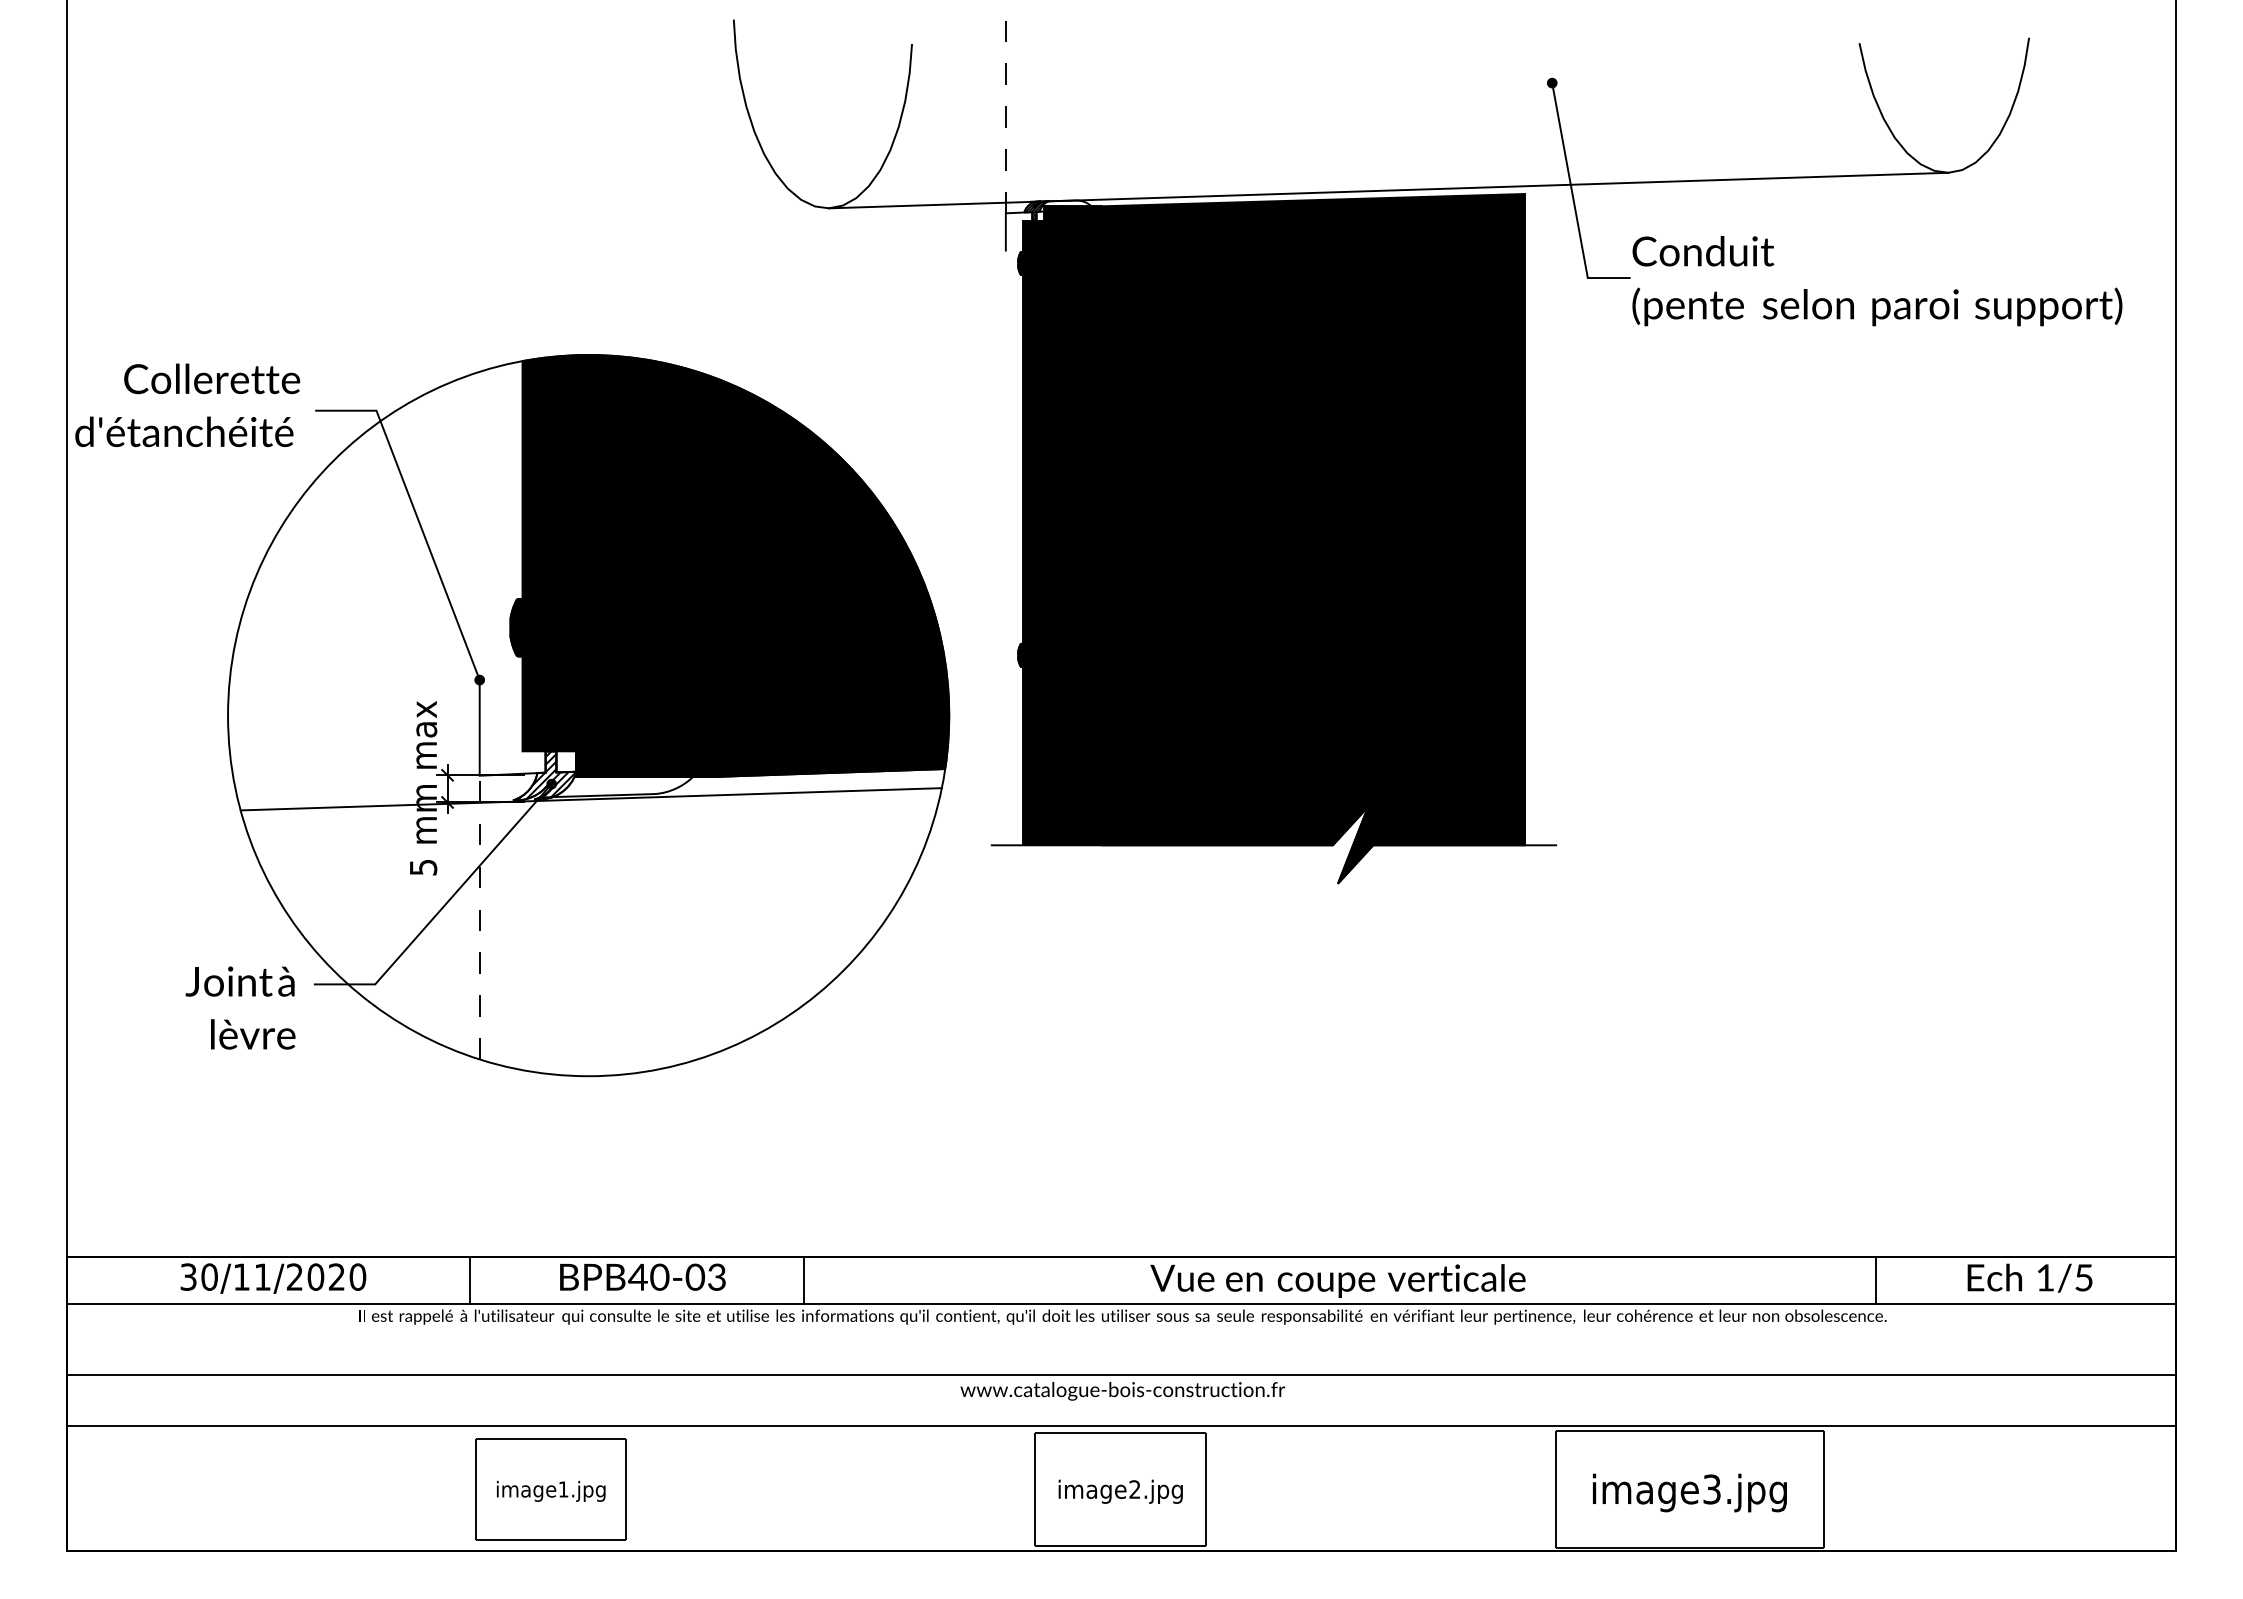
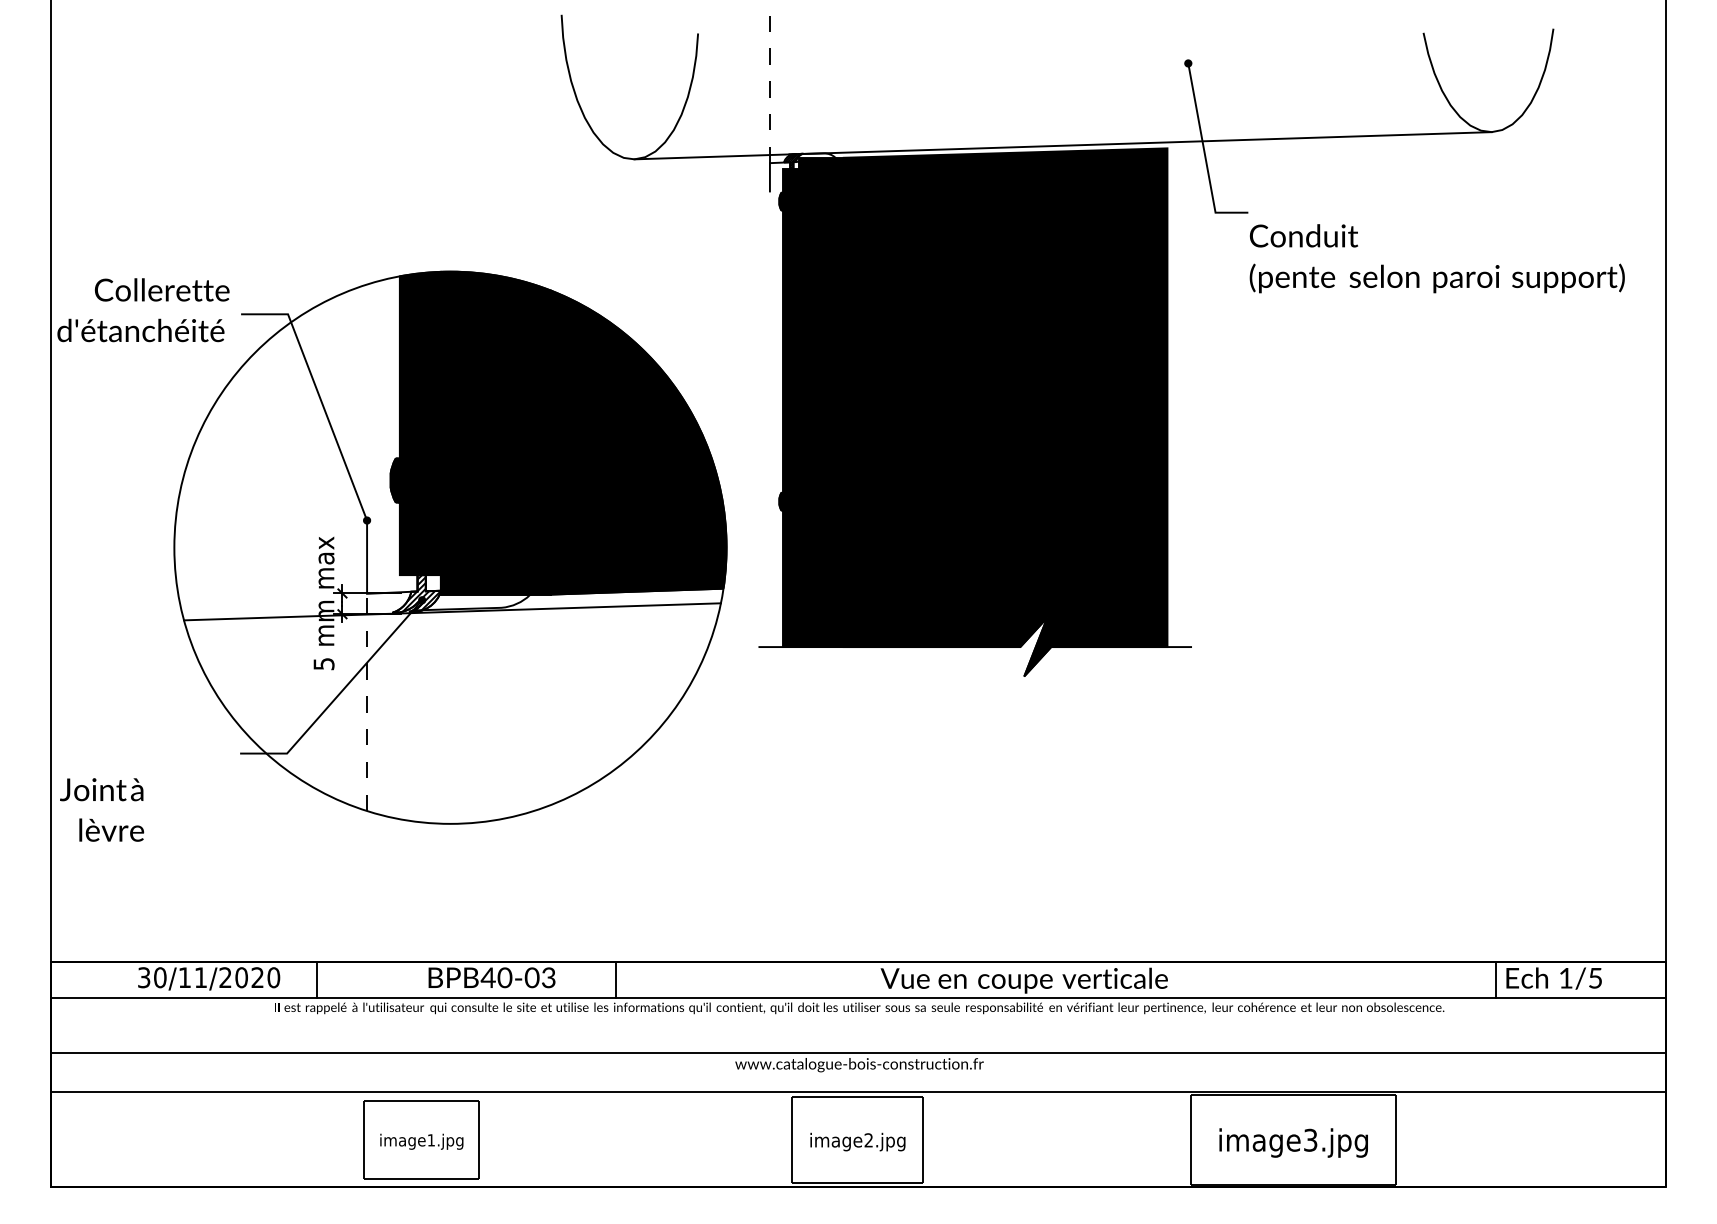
text: (1877, 281) -> (1437, 259), moved
text: (240, 1007) -> (101, 809), moved
line: (470, 1280) -> (317, 980), moved
line: (1876, 1280) -> (1495, 980), moved

